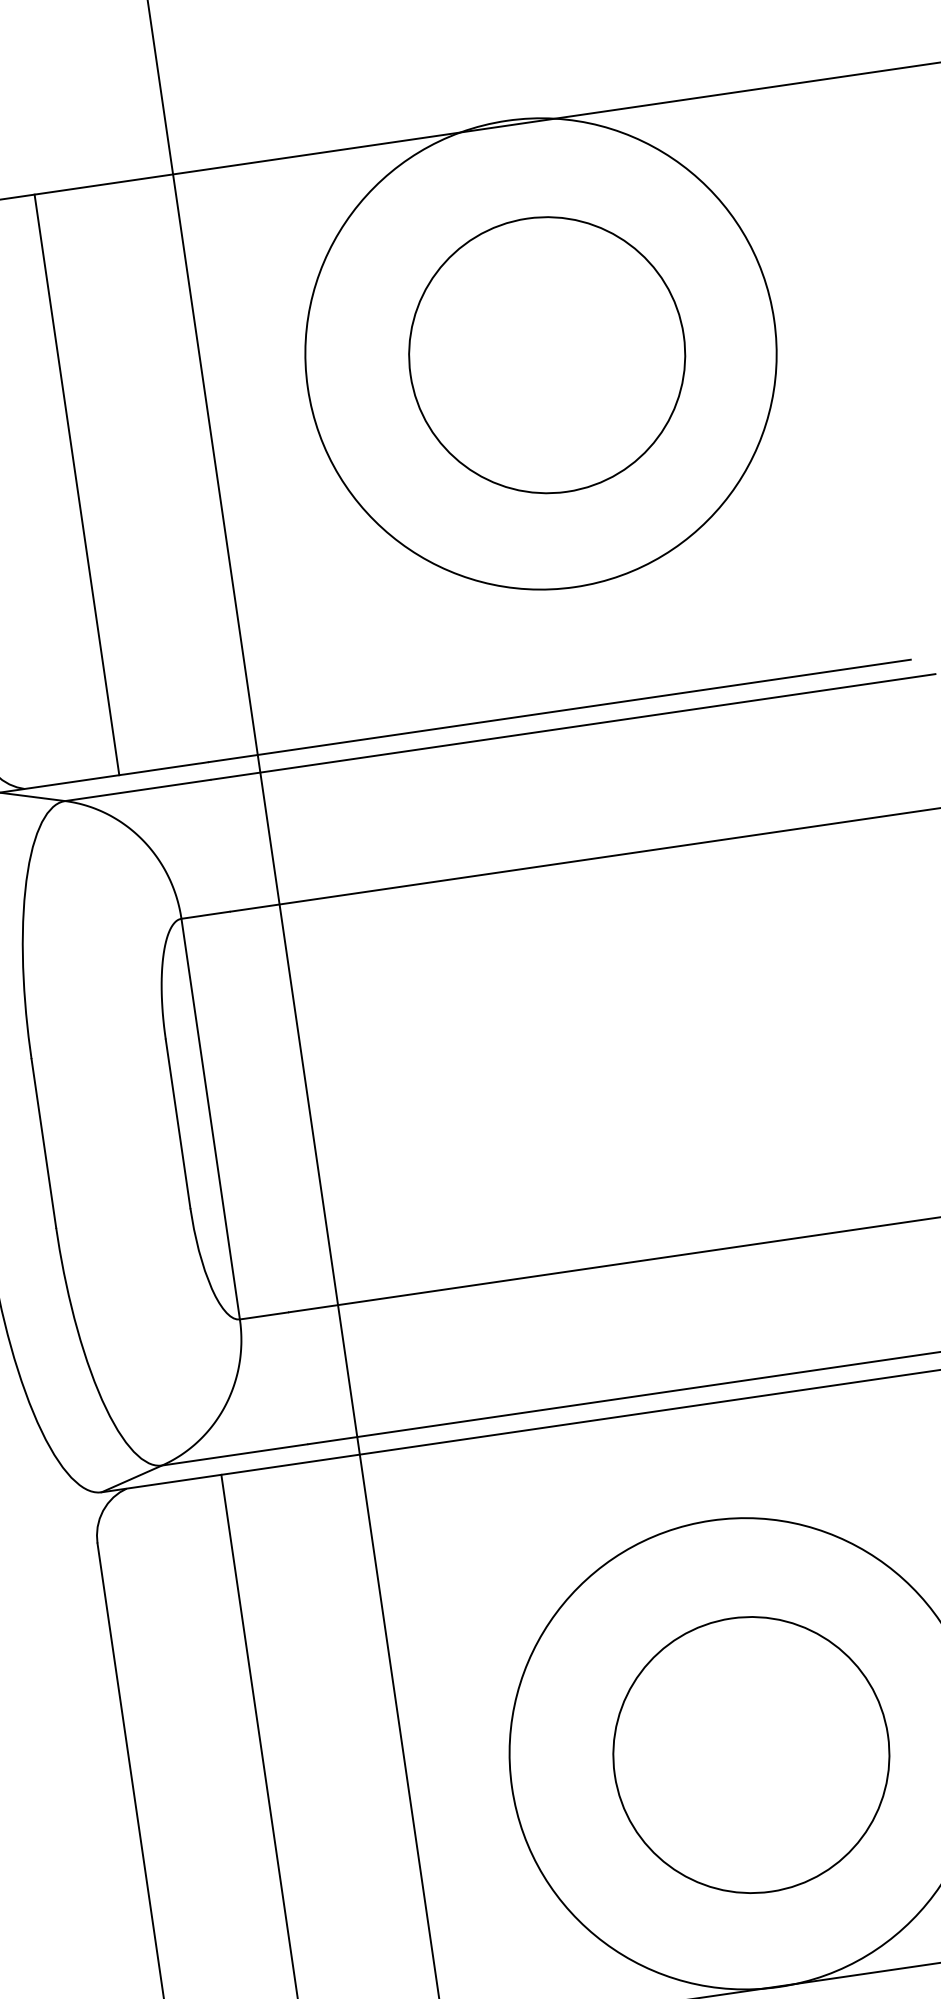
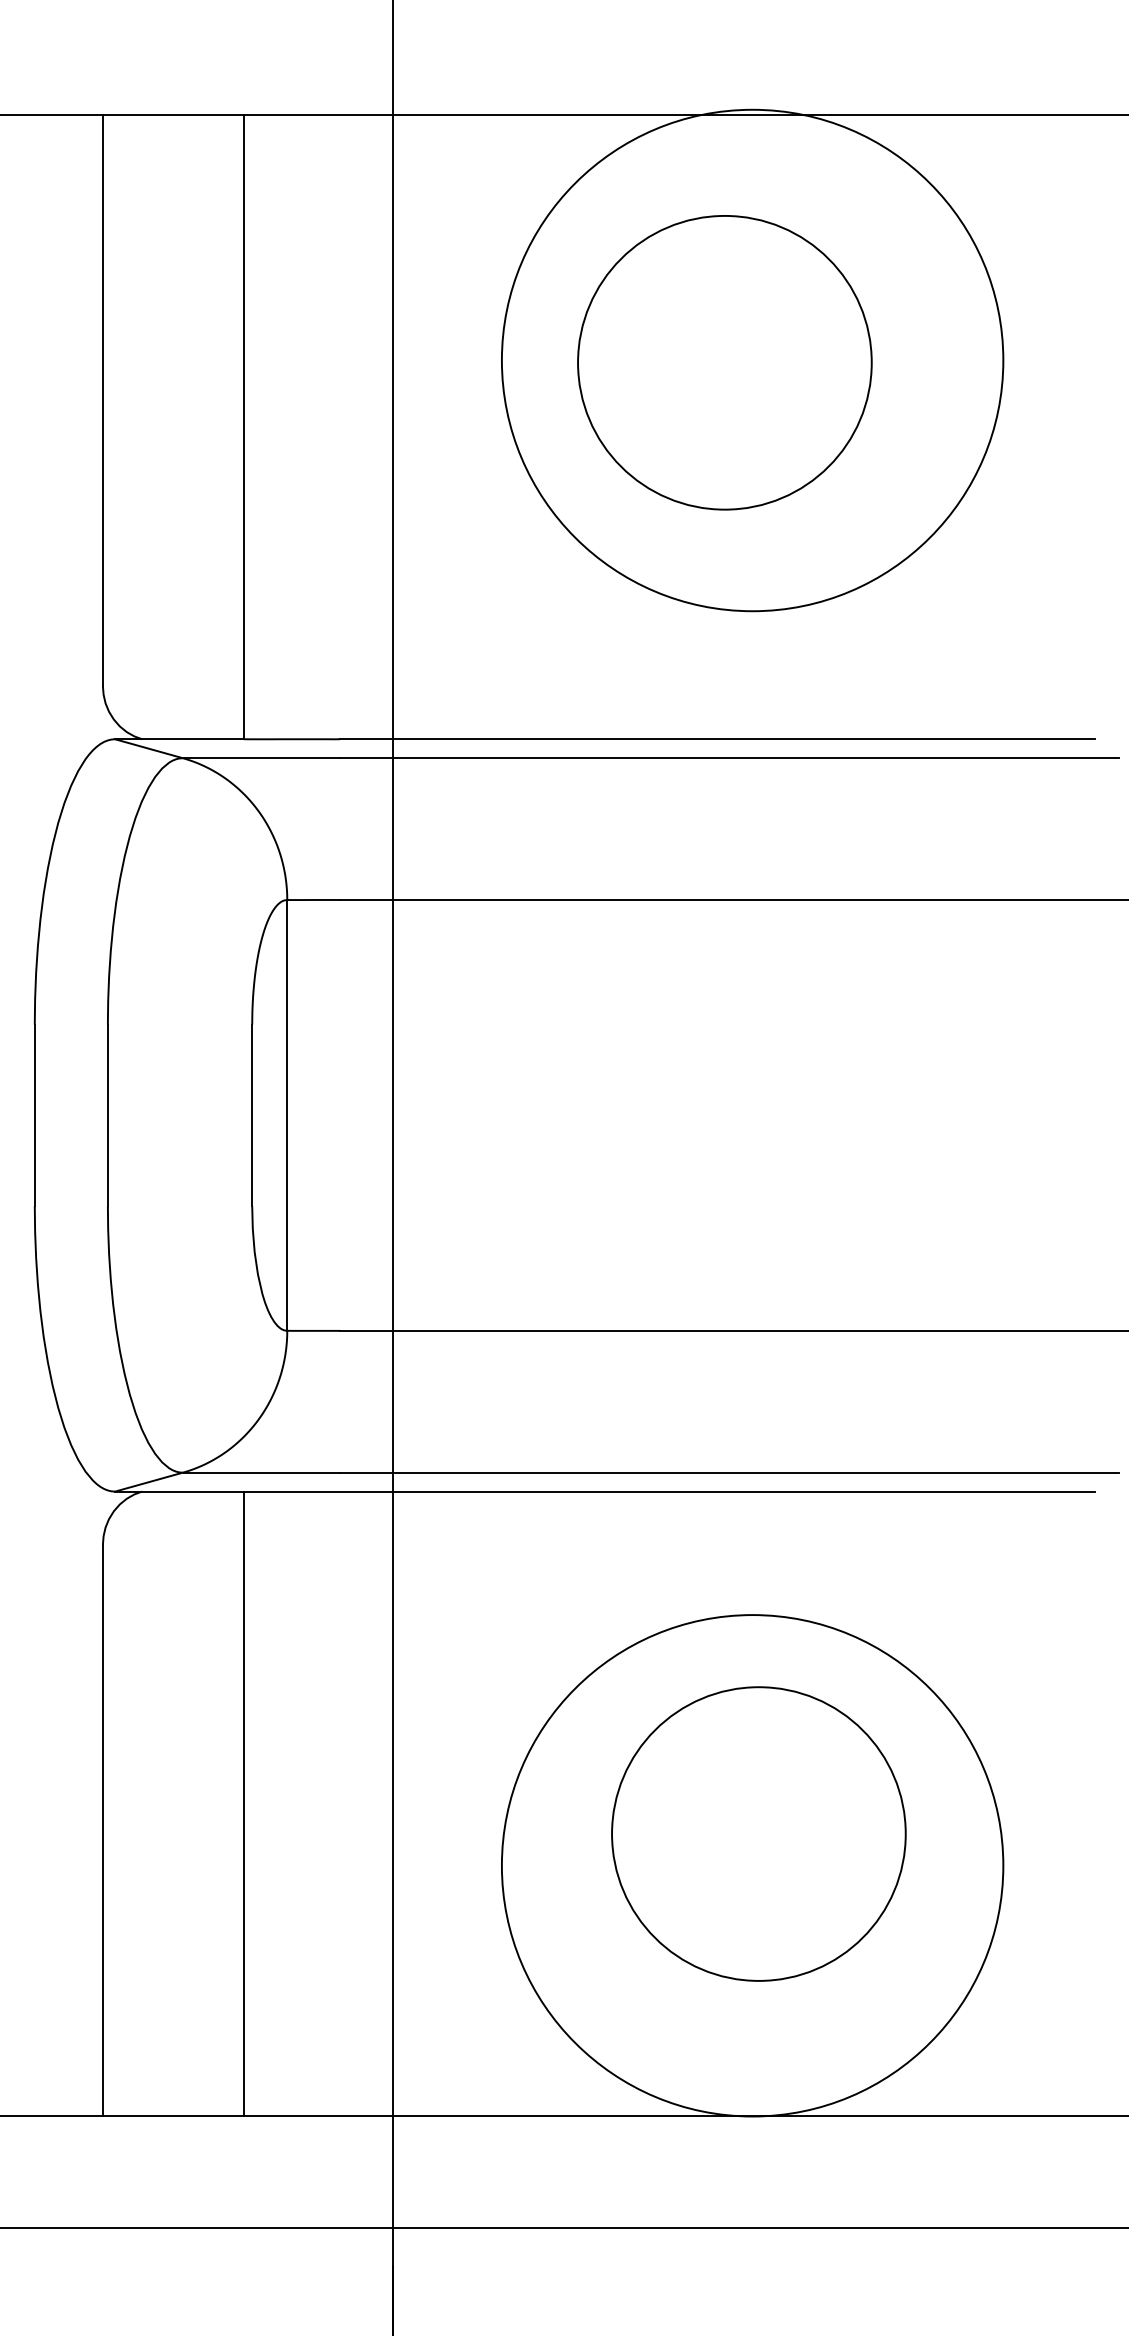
circle: (546, 355) -> (724, 362), moved
circle: (750, 1754) -> (758, 1833), moved

